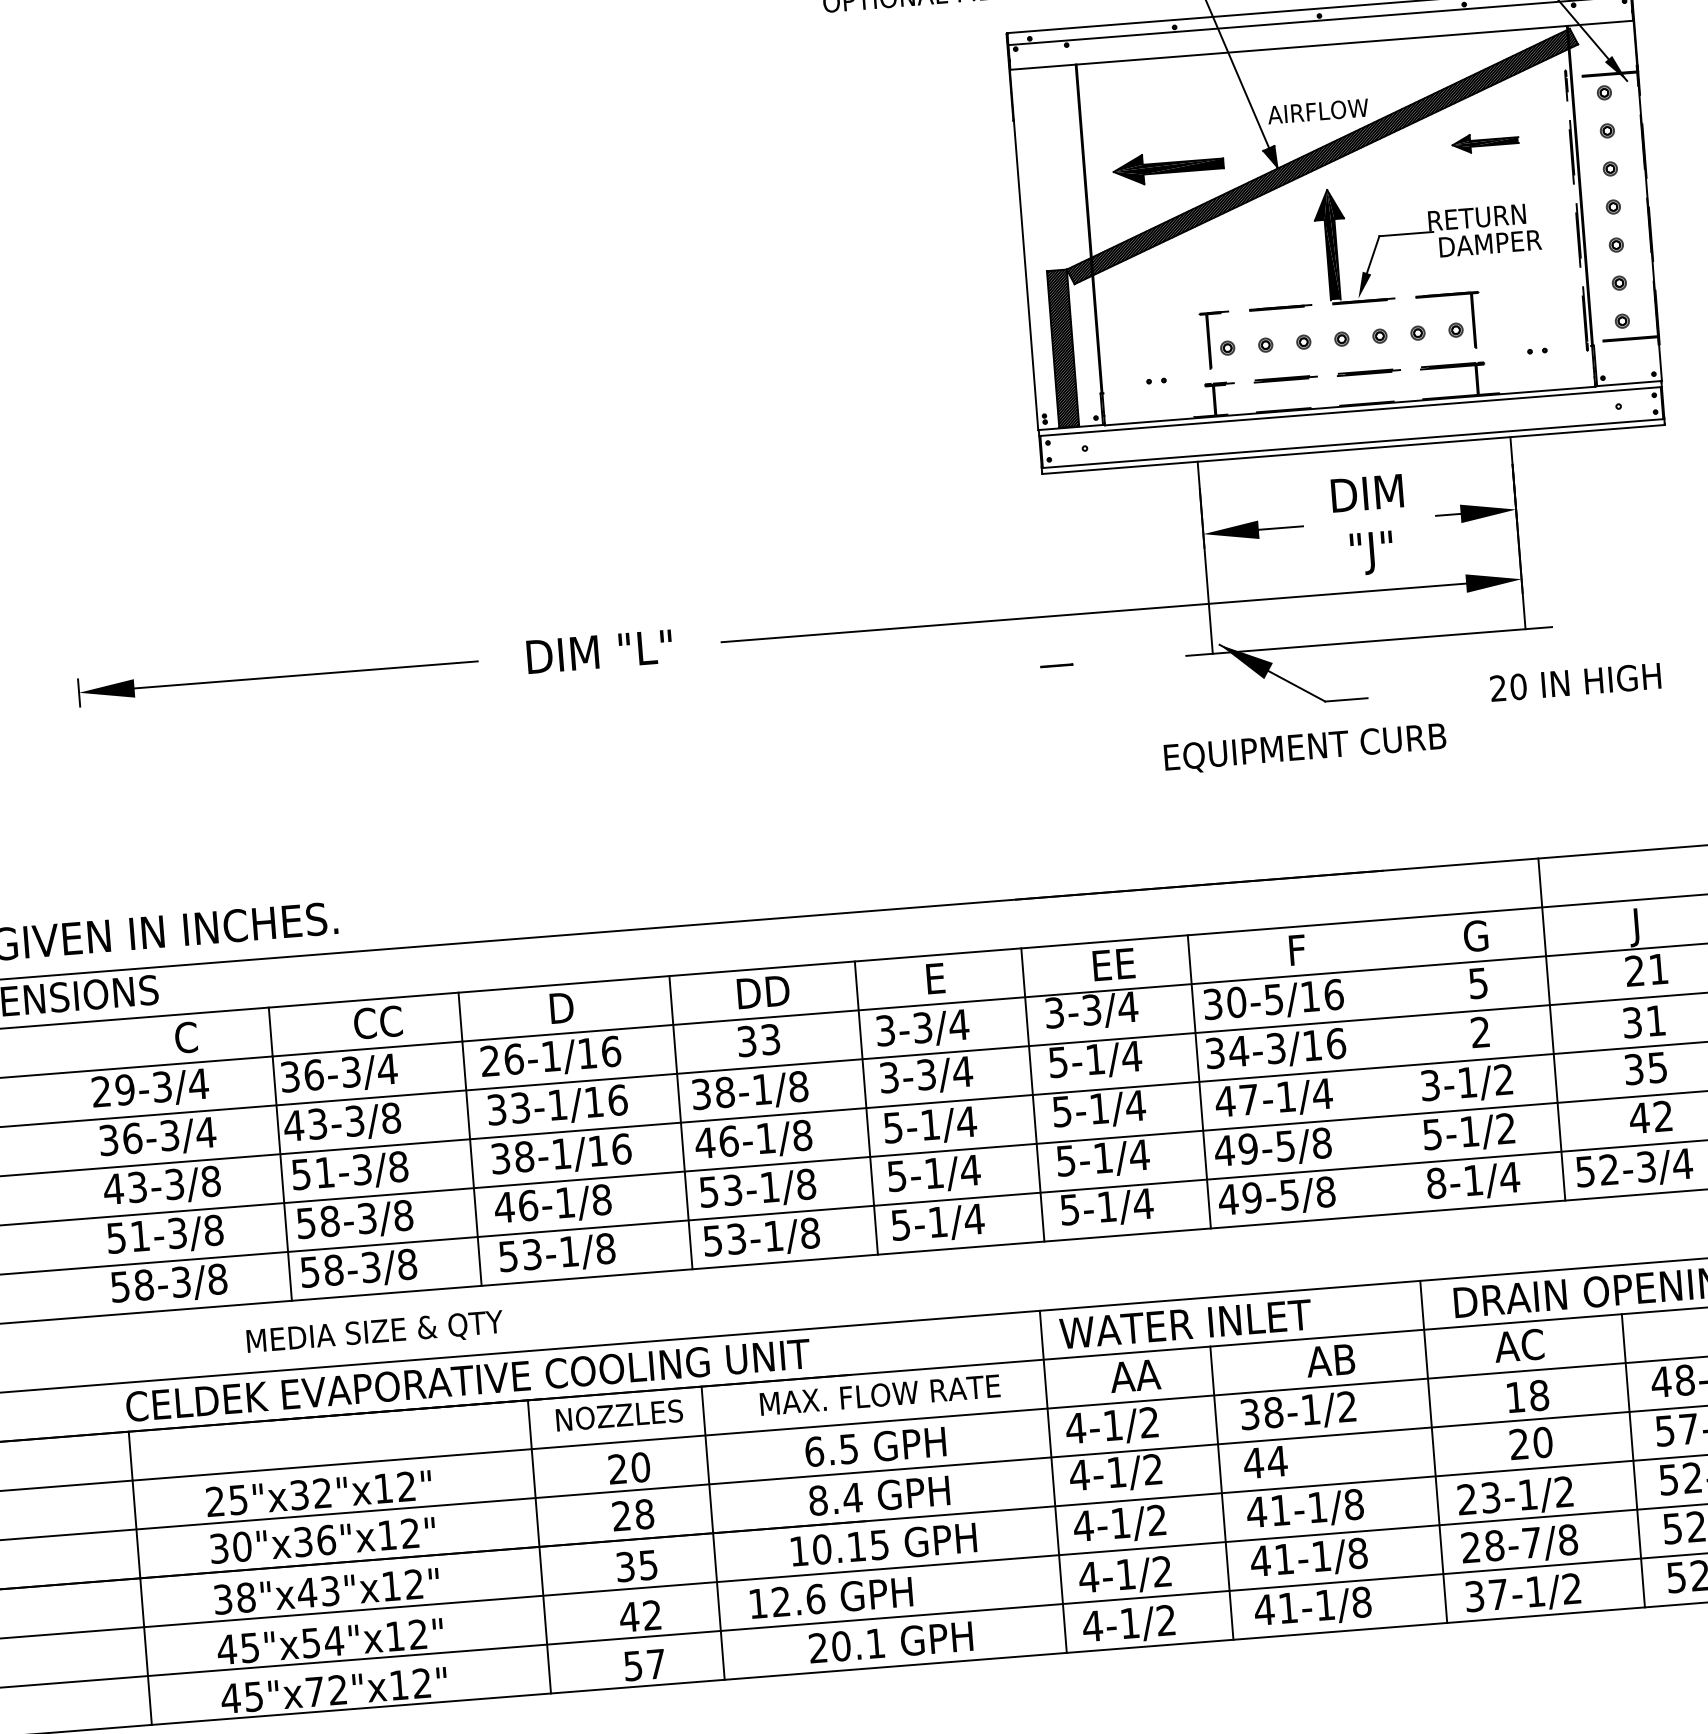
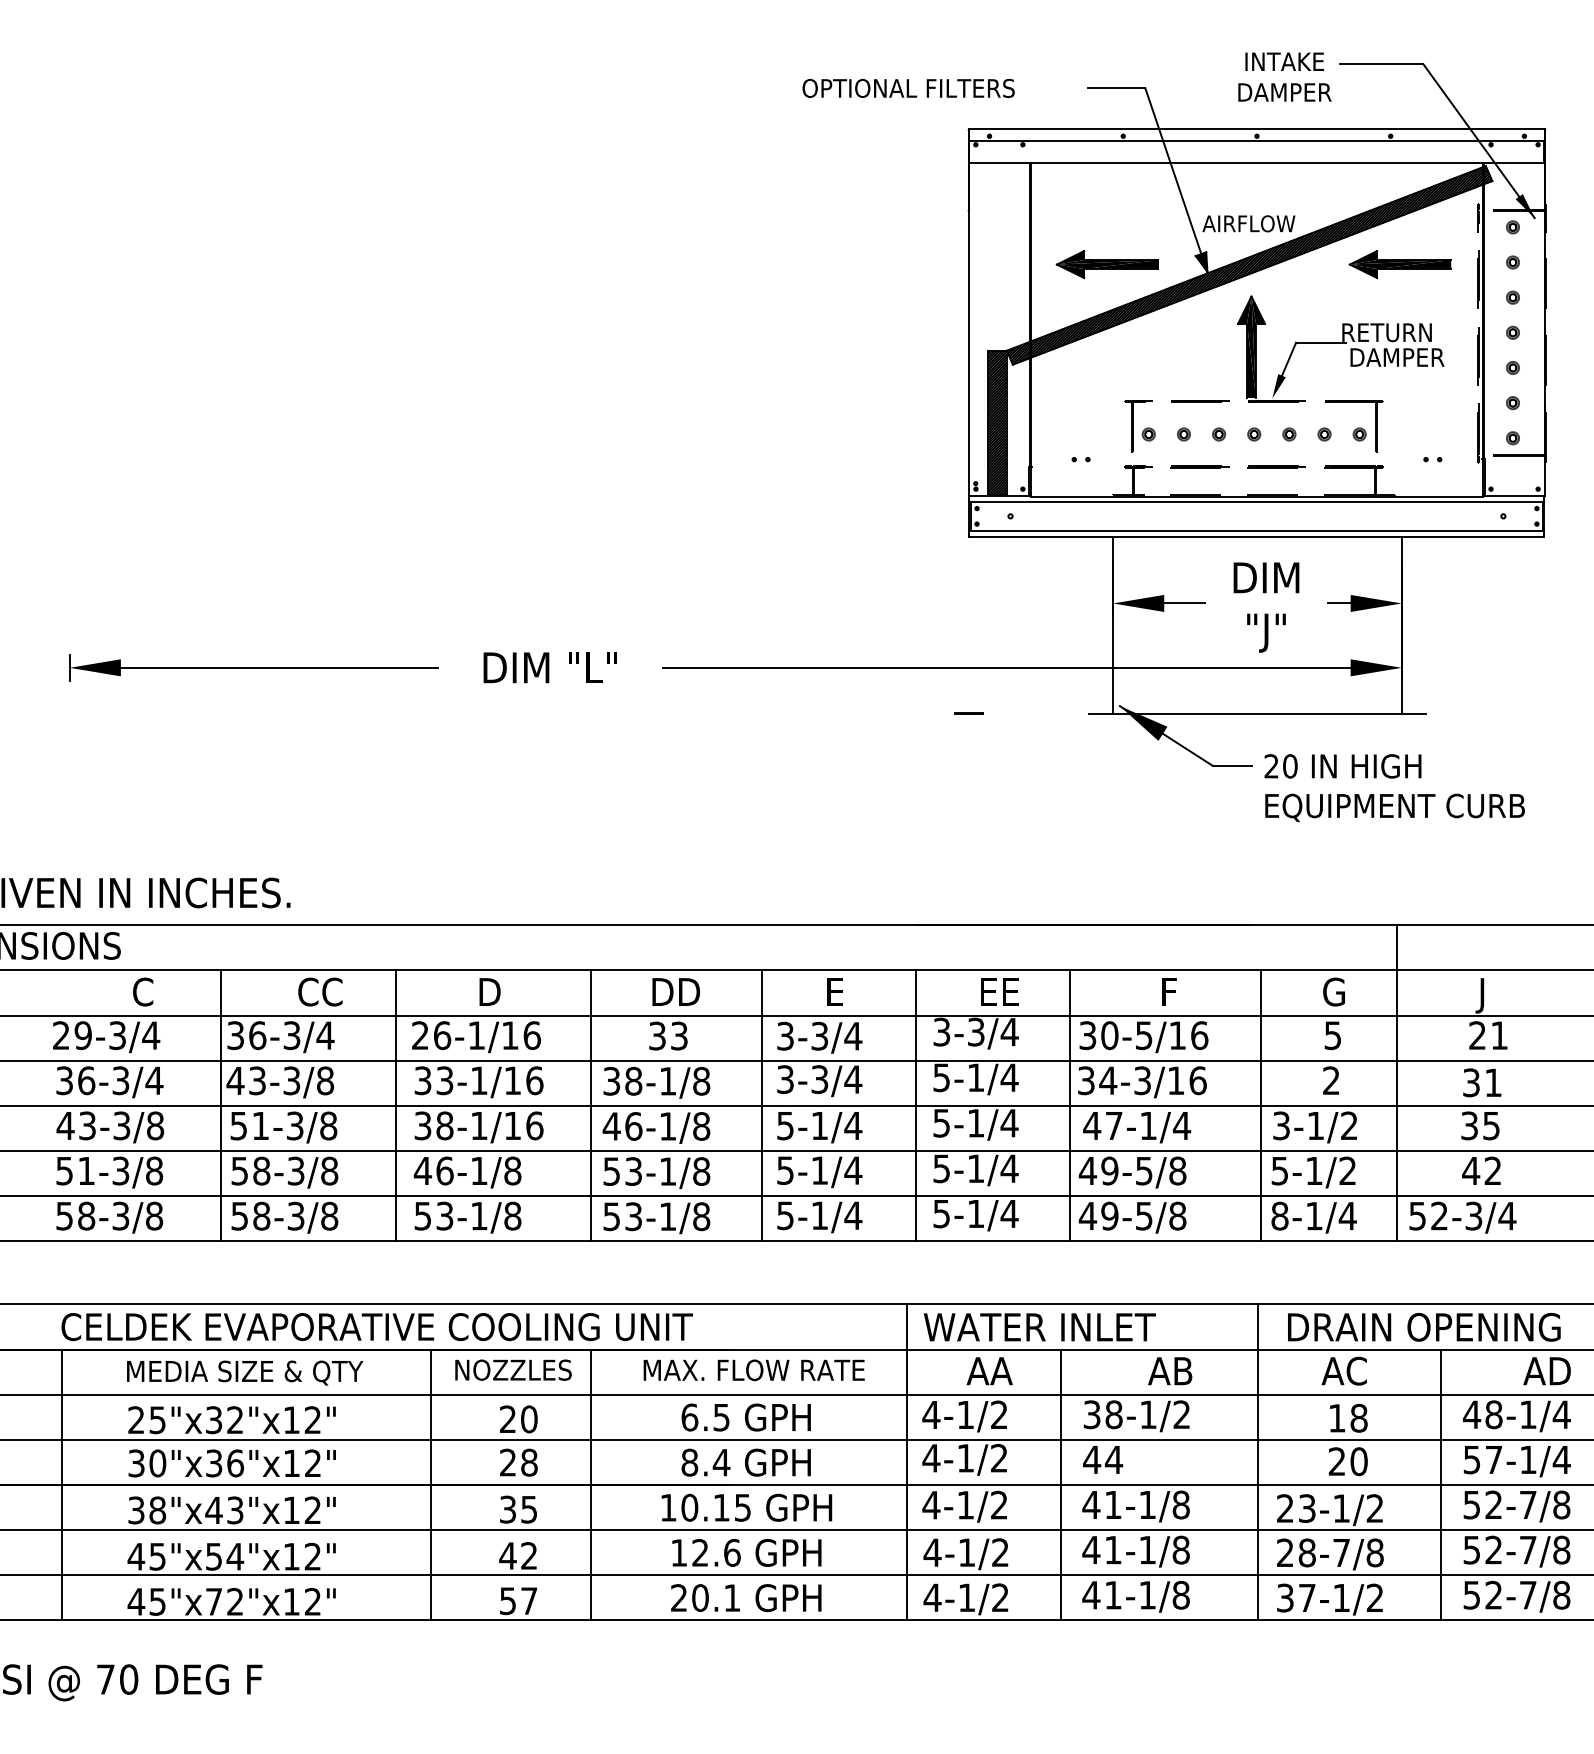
part: (1484, 142) -> (1399, 264), size x1.67
text: (1575, 682) -> (1342, 766), moved
text: (1304, 748) -> (1394, 807), moved
line: (1405, 1065) -> (1260, 1105), added
text: (375, 1332) -> (245, 1372), moved
text: (831, 1597) -> (746, 1552), moved

